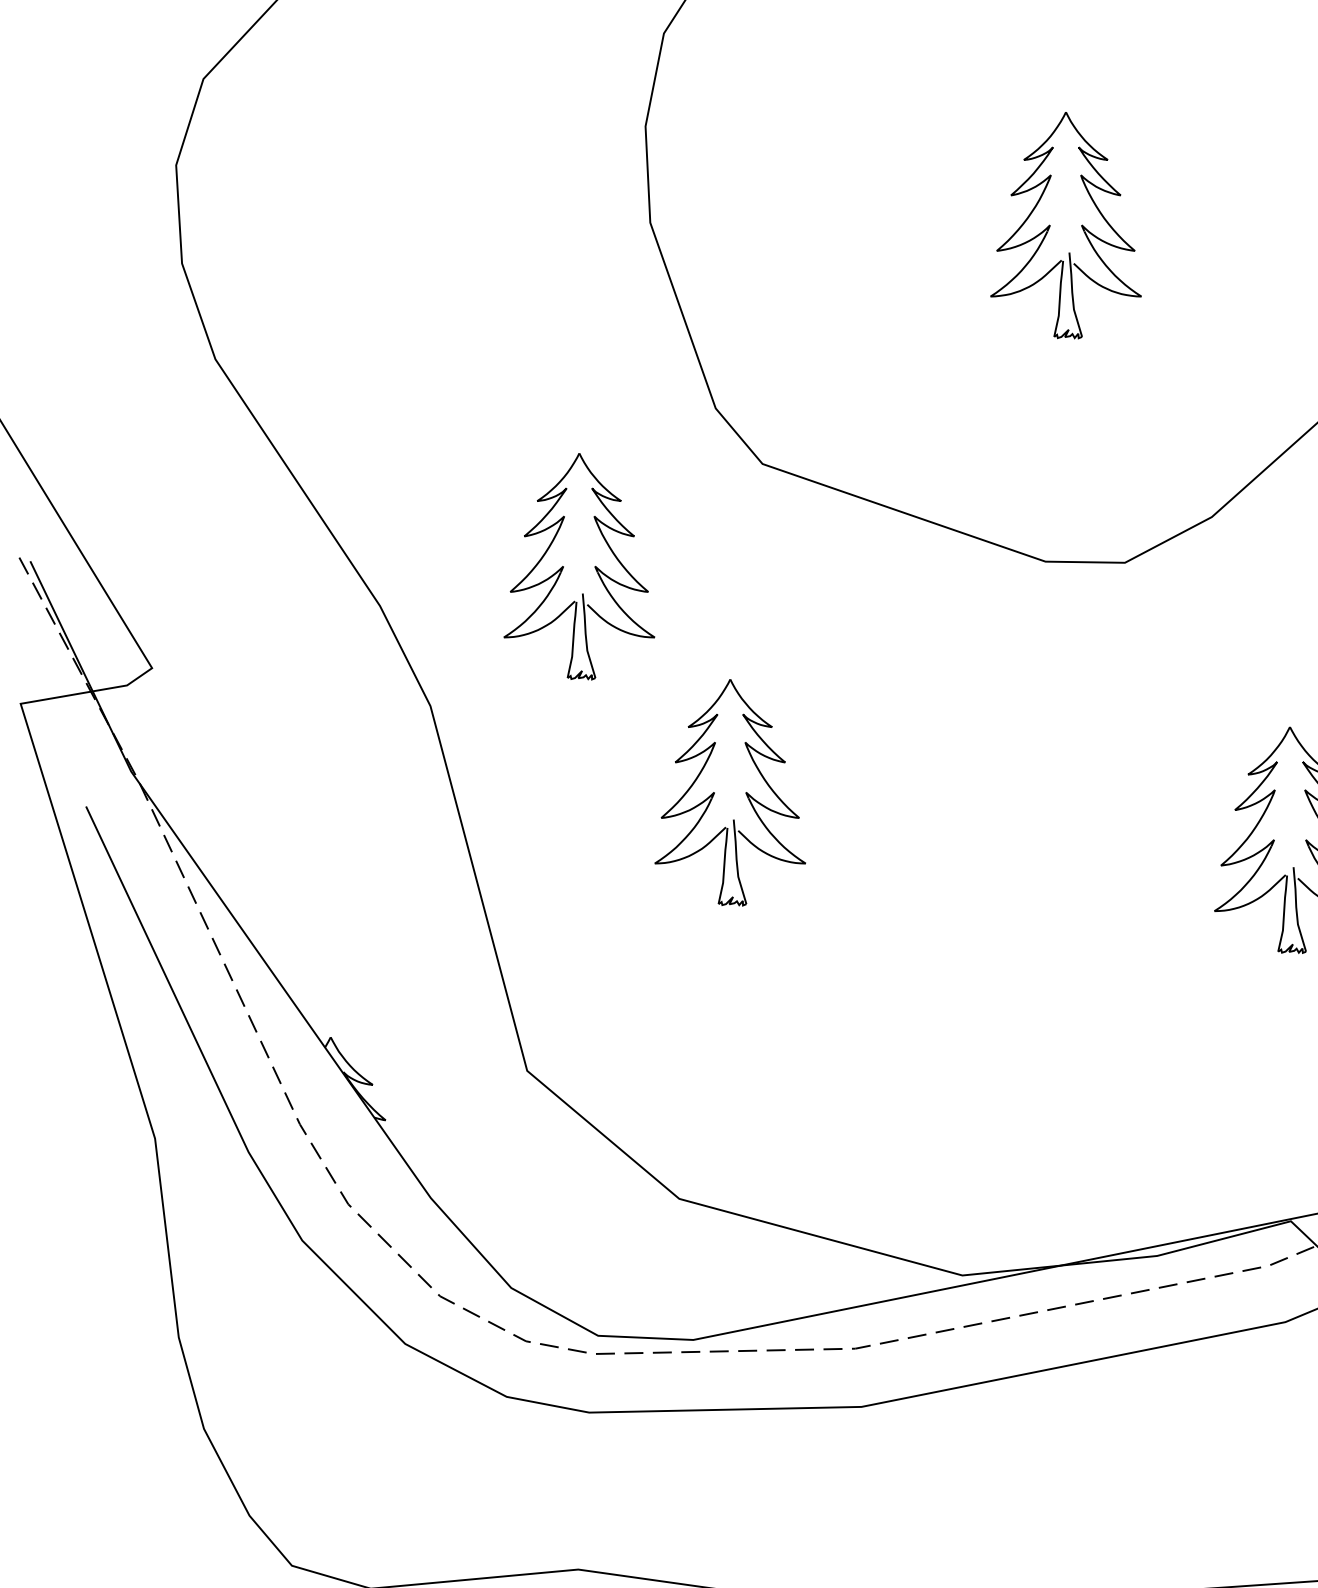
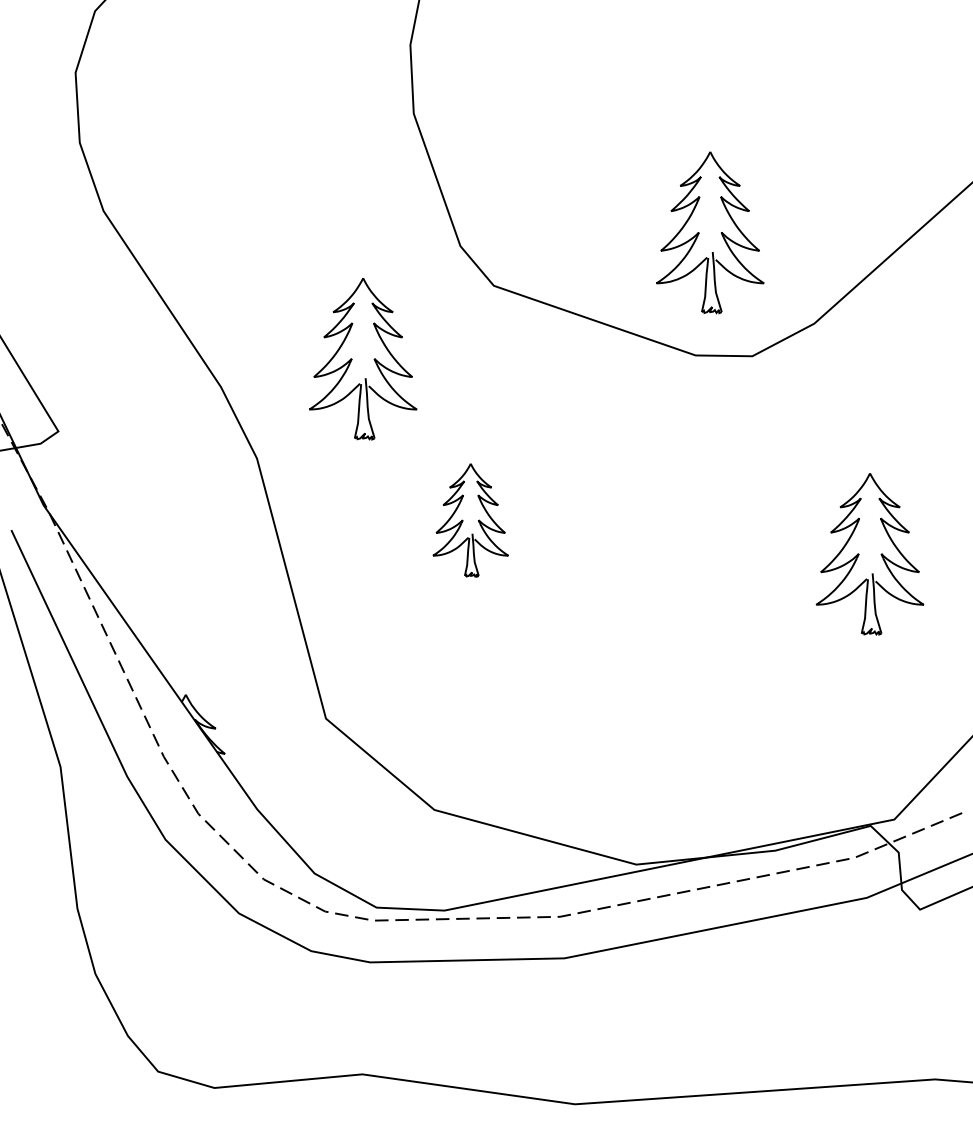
part: (1066, 225) -> (710, 232), moved
part: (729, 793) -> (470, 520), size x0.7

